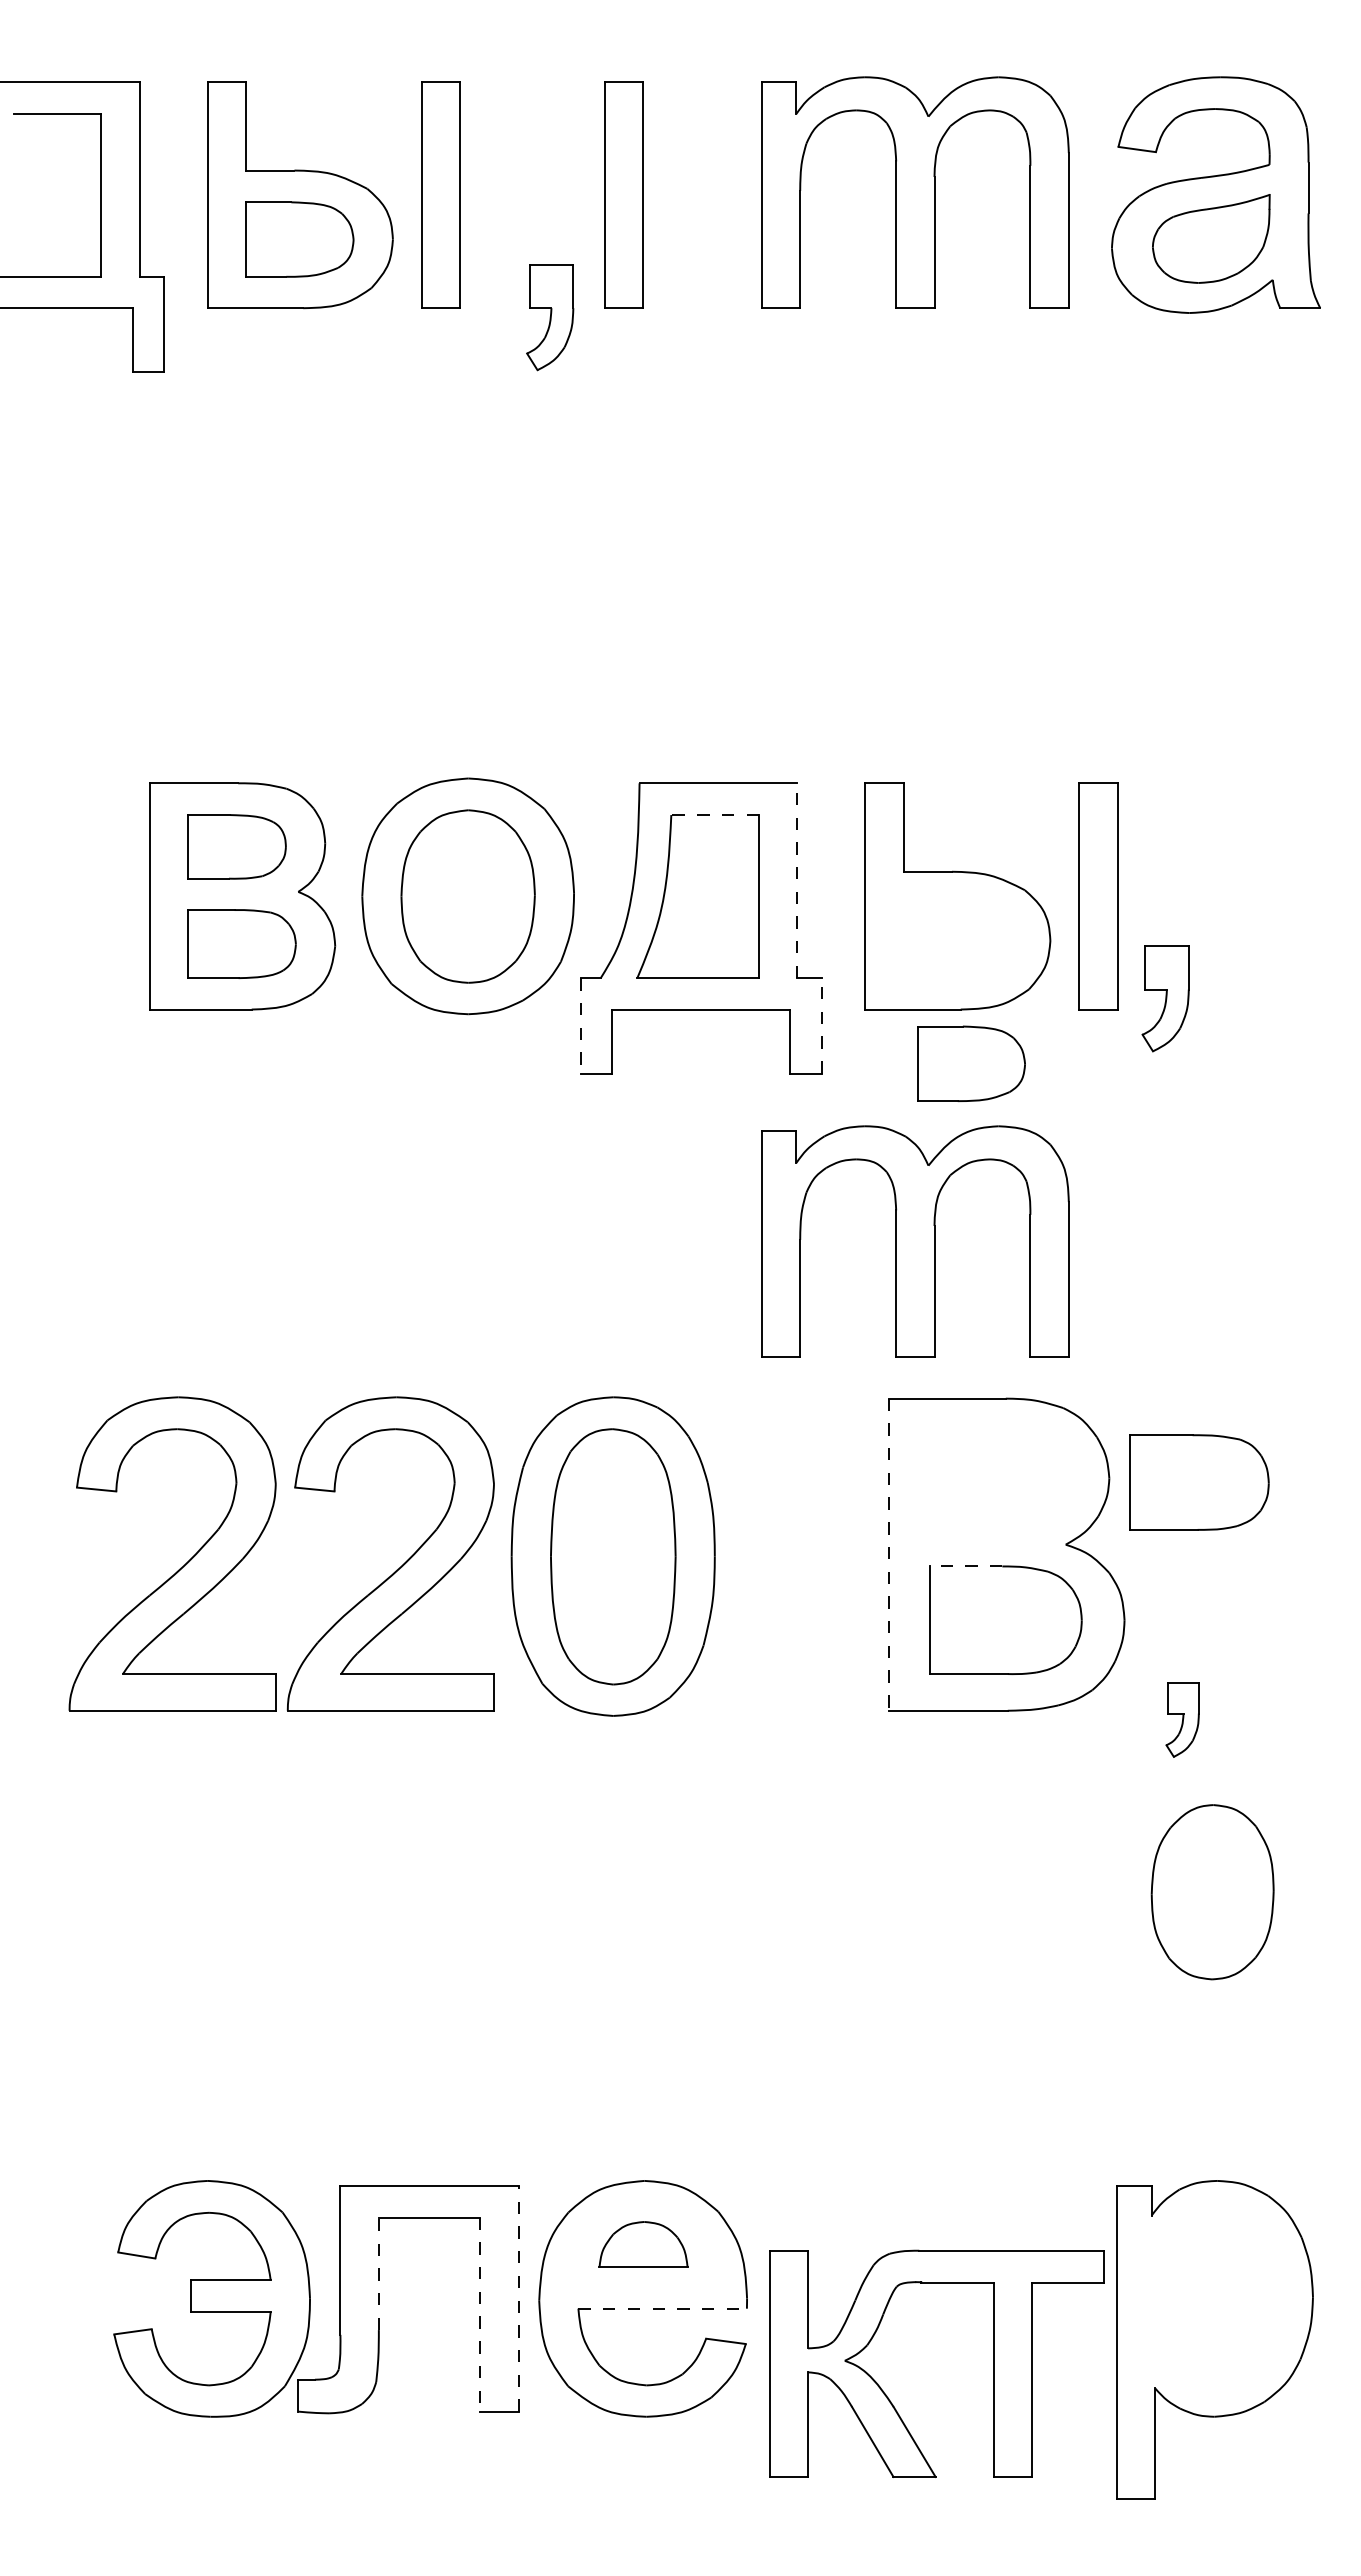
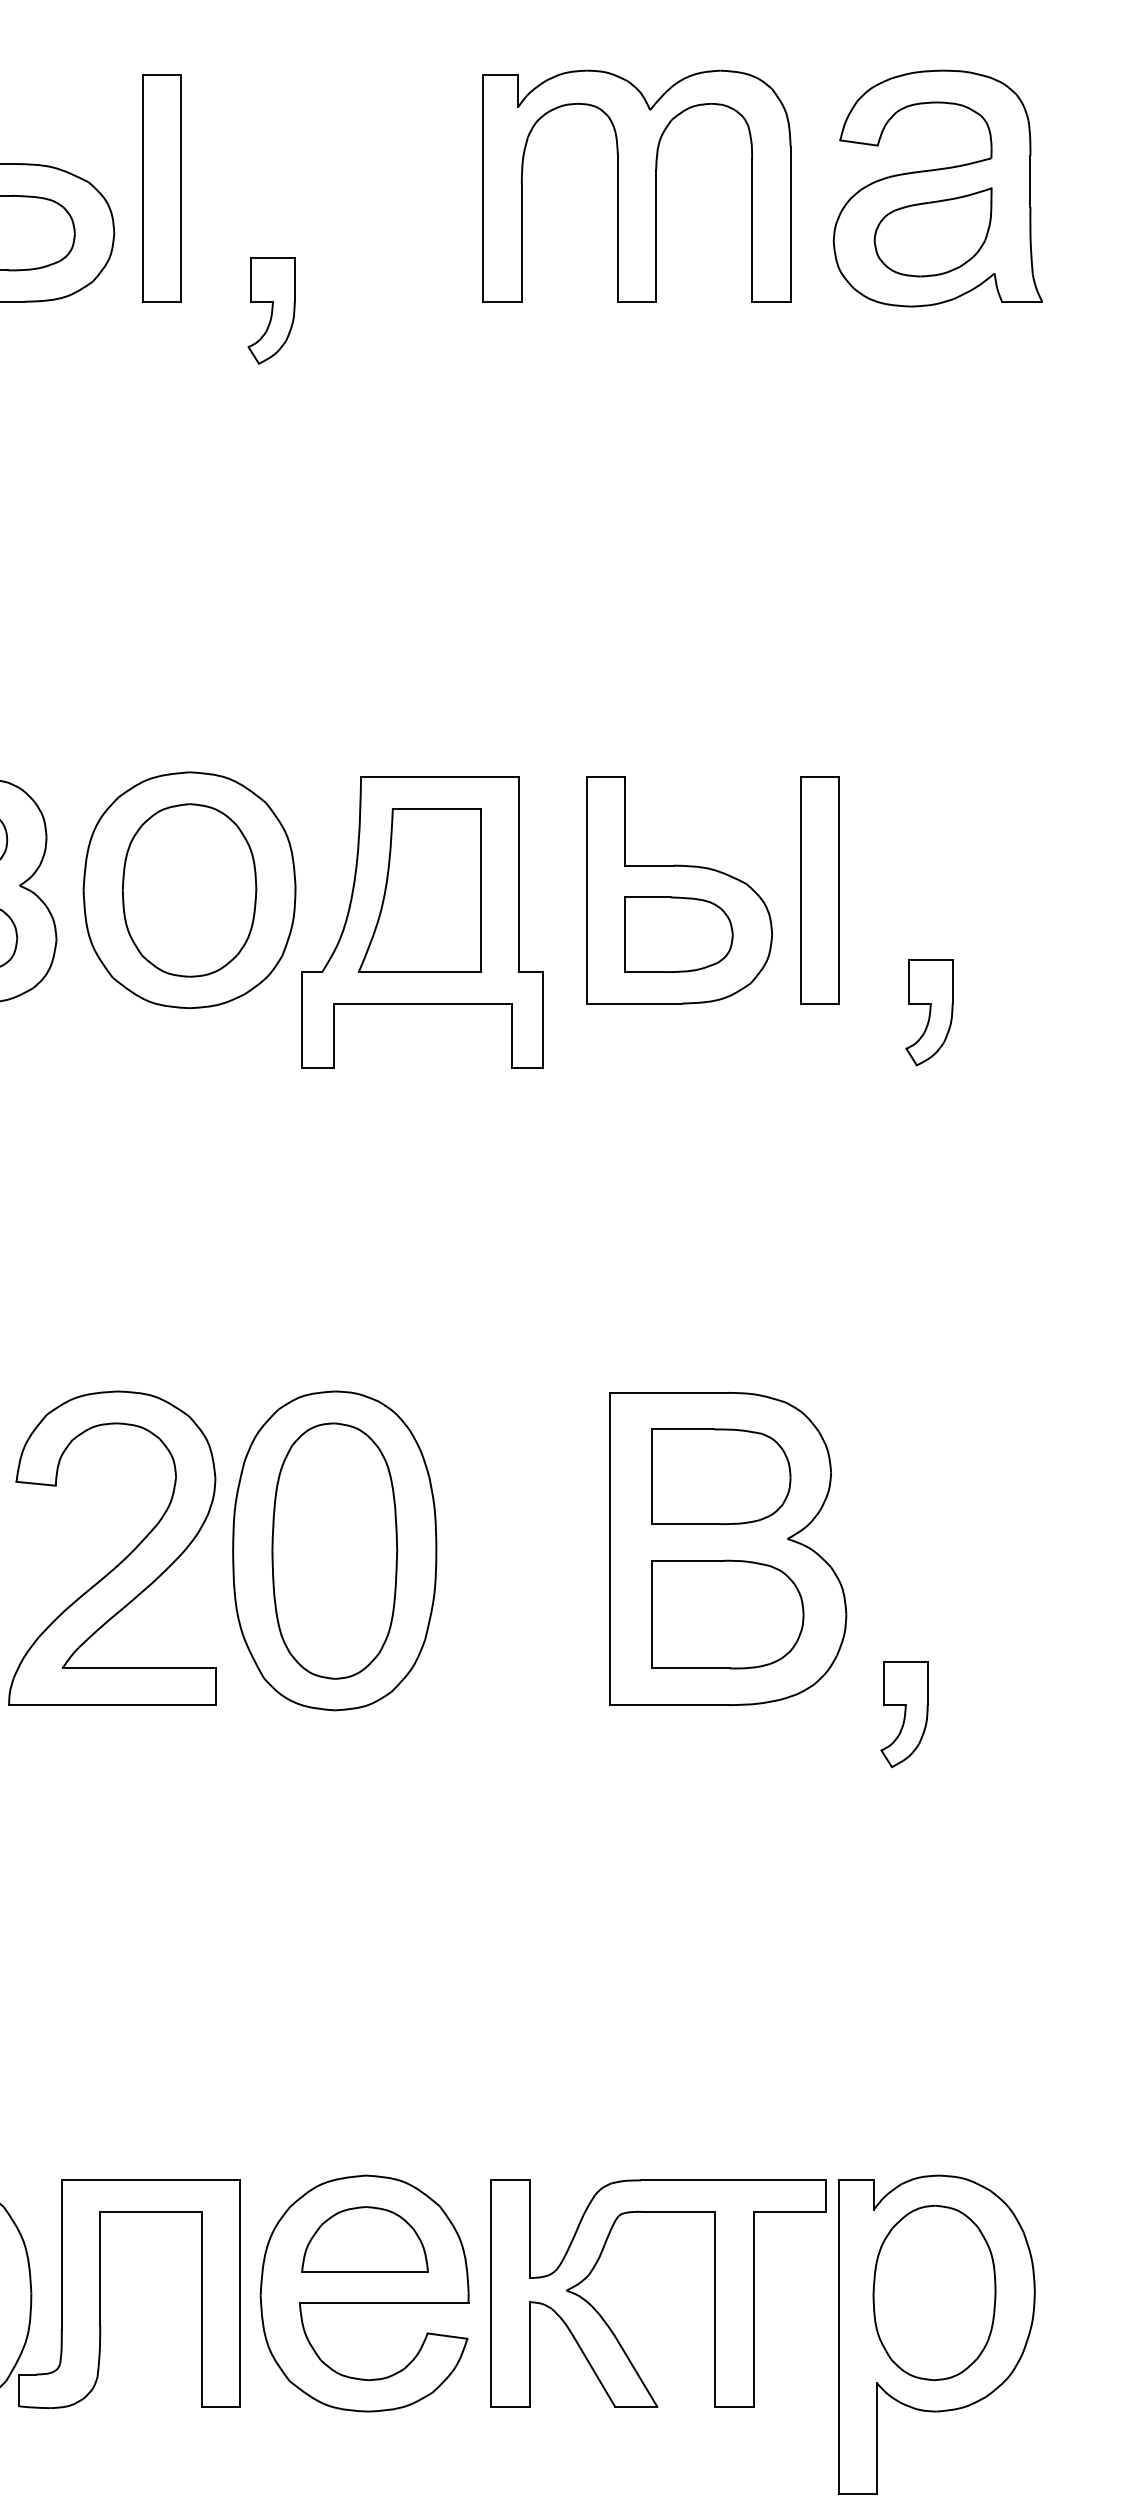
part: (623, 194) -> (345, 187), removed
line: (715, 815) -> (437, 809), dashed -> solid
line: (797, 880) -> (519, 874), dashed -> solid
part: (1165, 998) -> (929, 1012), moved
line: (580, 1025) -> (301, 1019), dashed -> solid
line: (821, 1025) -> (543, 1019), dashed -> solid
part: (971, 1063) -> (679, 934), moved
part: (915, 1241) -> (637, 1235), removed
part: (1199, 1482) -> (721, 1476), moved
line: (888, 1555) -> (610, 1549), dashed -> solid
line: (965, 1566) -> (687, 1560), dashed -> solid
part: (1182, 1719) -> (904, 1713), size x1.43
part: (1212, 1892) -> (934, 2293), moved
part: (643, 2244) -> (365, 2239), size x1.43
line: (378, 2273) -> (99, 2268), dashed -> solid
line: (518, 2298) -> (239, 2293), dashed -> solid
line: (663, 2308) -> (385, 2303), dashed -> solid
line: (480, 2315) -> (201, 2310), dashed -> solid
part: (993, 2363) -> (715, 2293), moved

